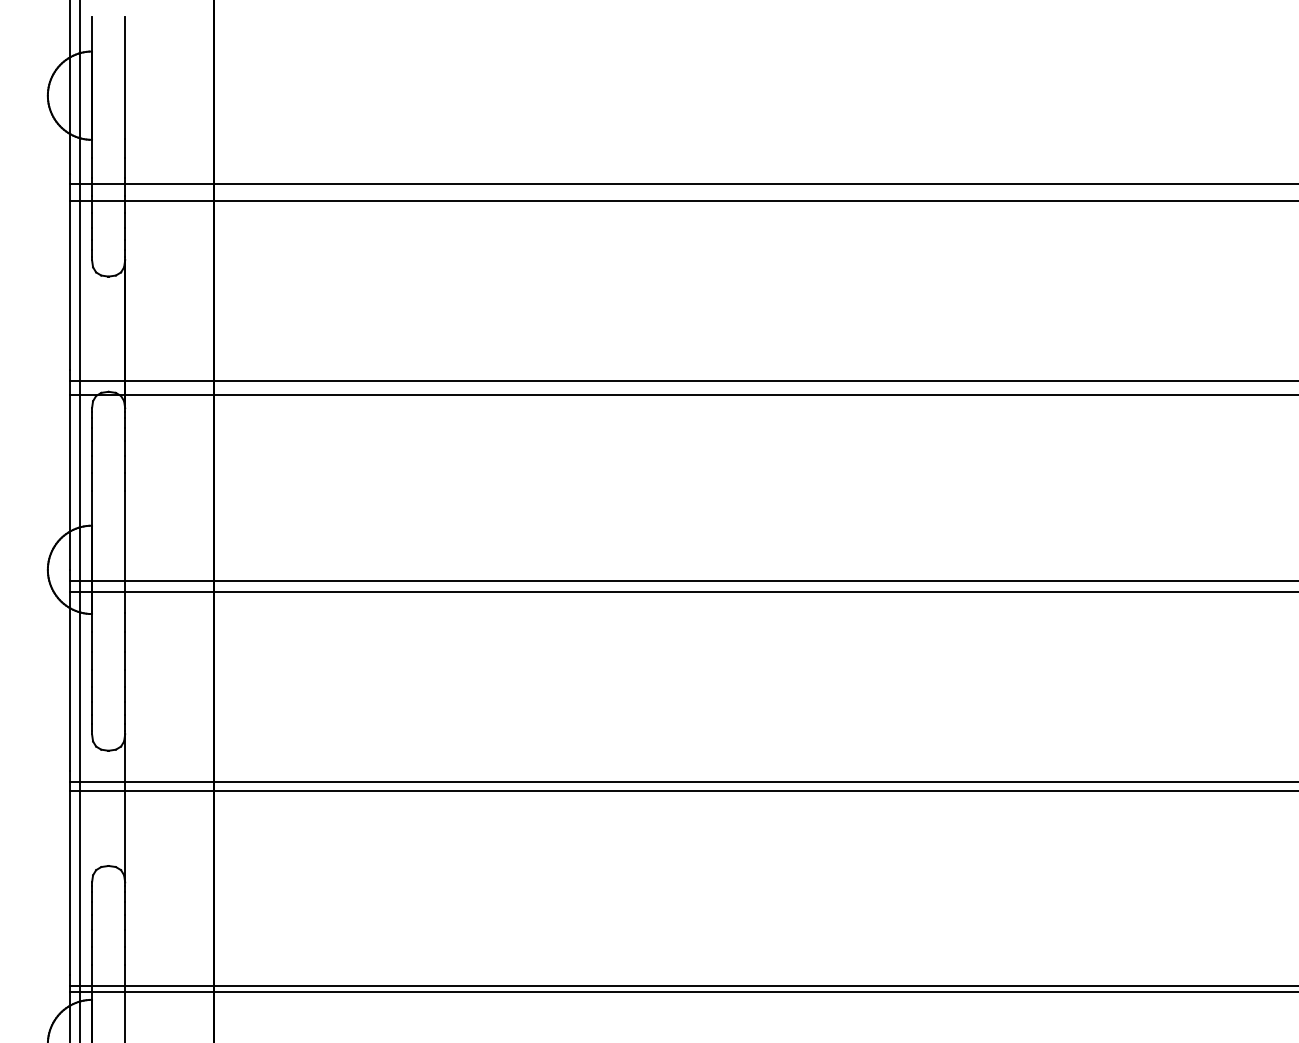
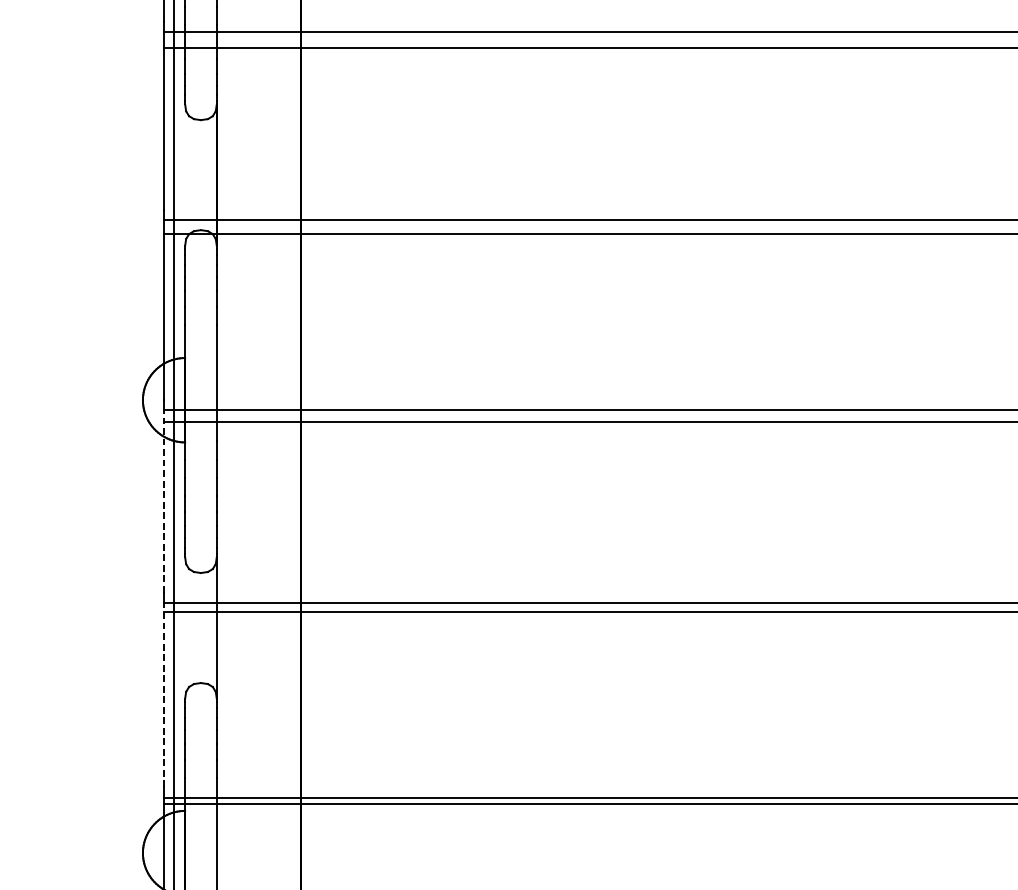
line: (69, 675) -> (163, 501), solid -> dashed
line: (69, 878) -> (163, 695), solid -> dashed

